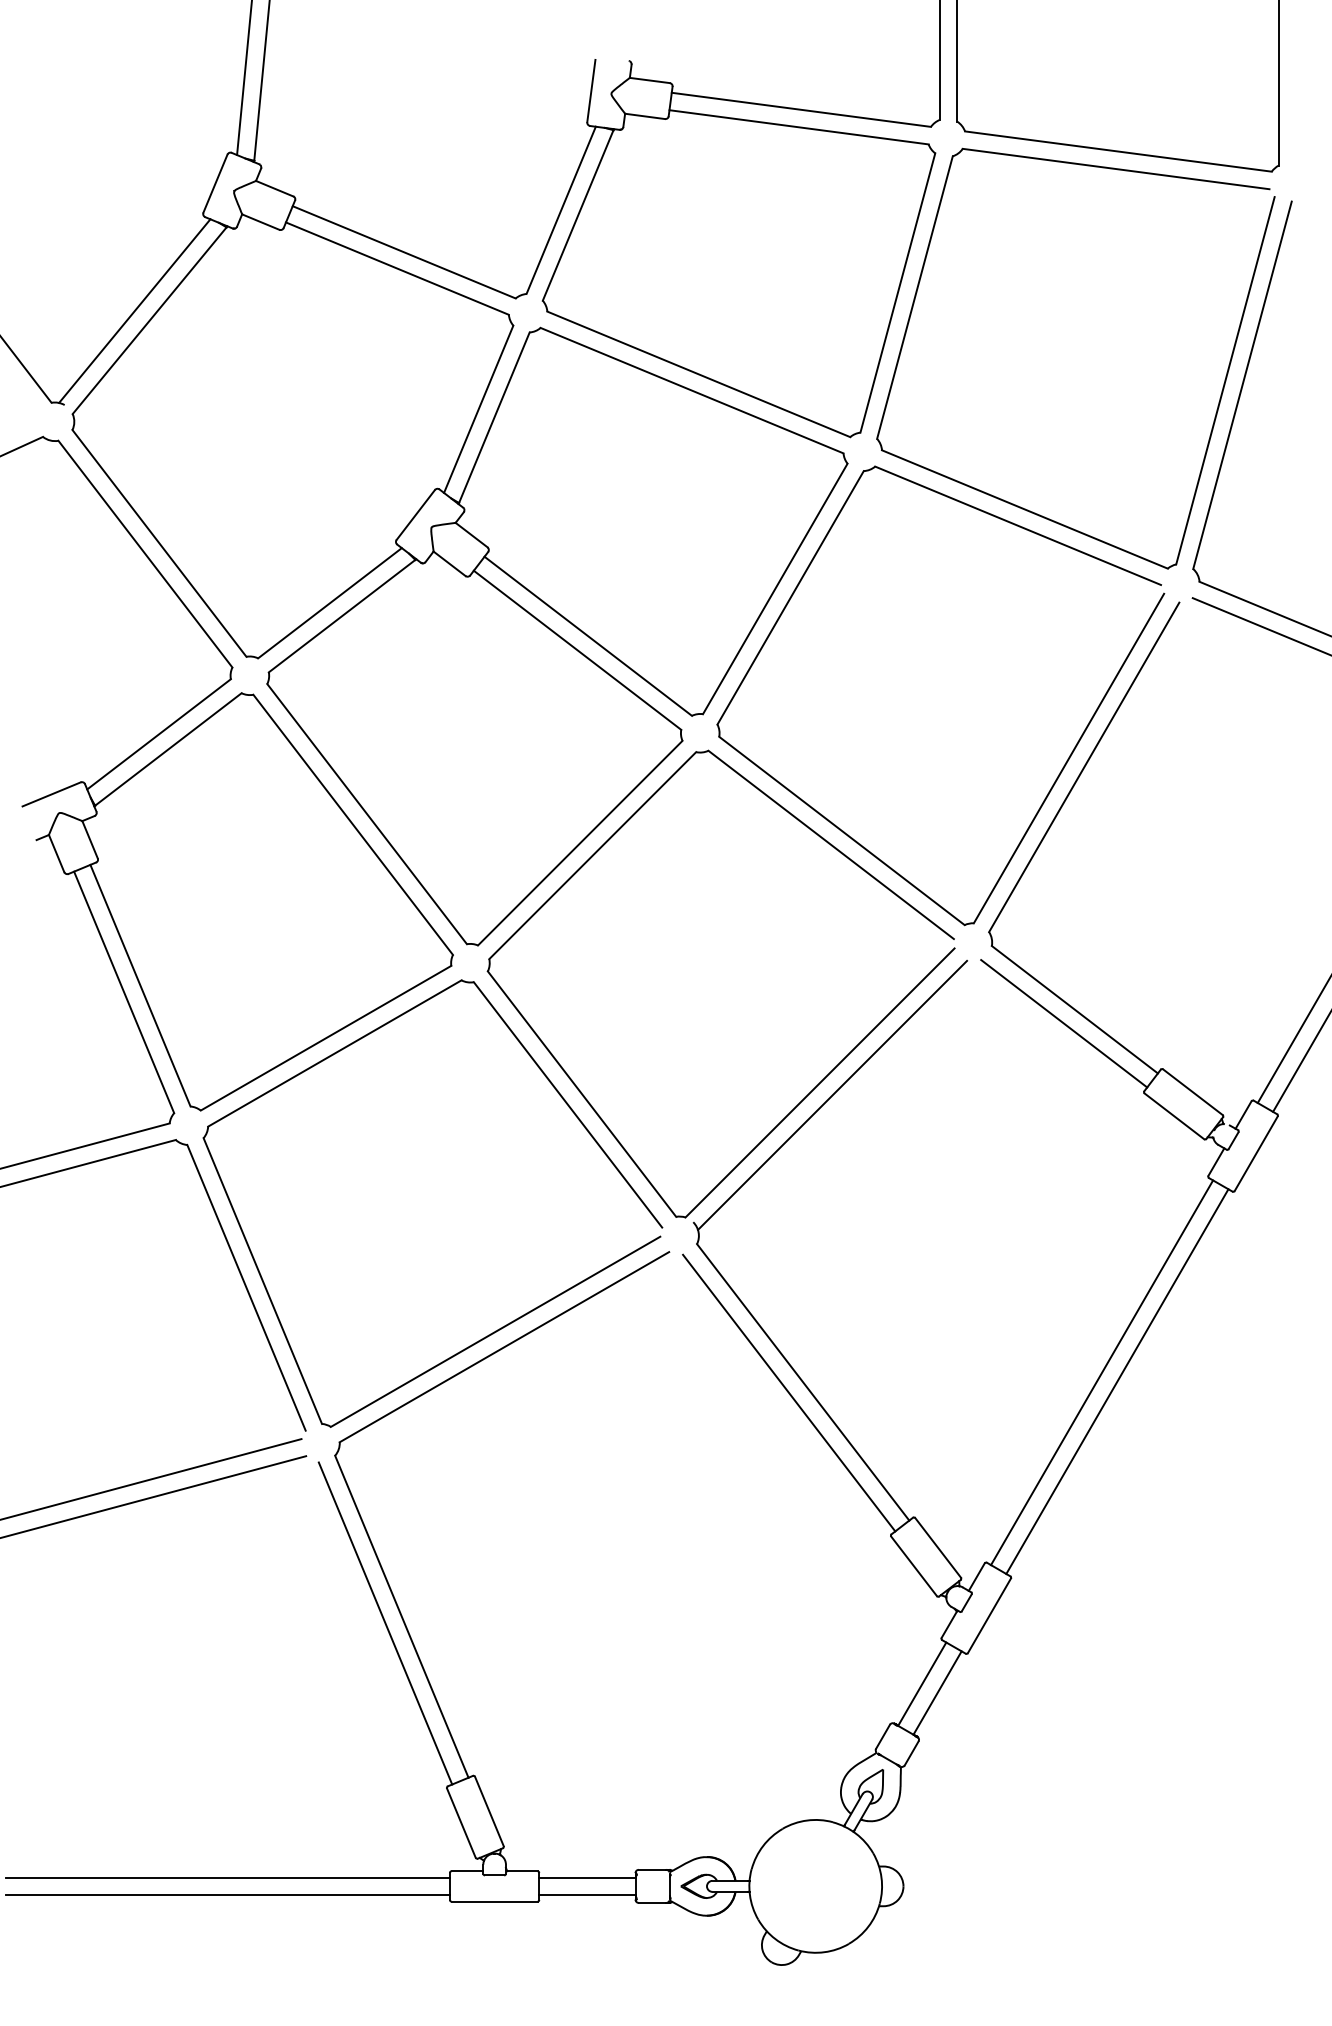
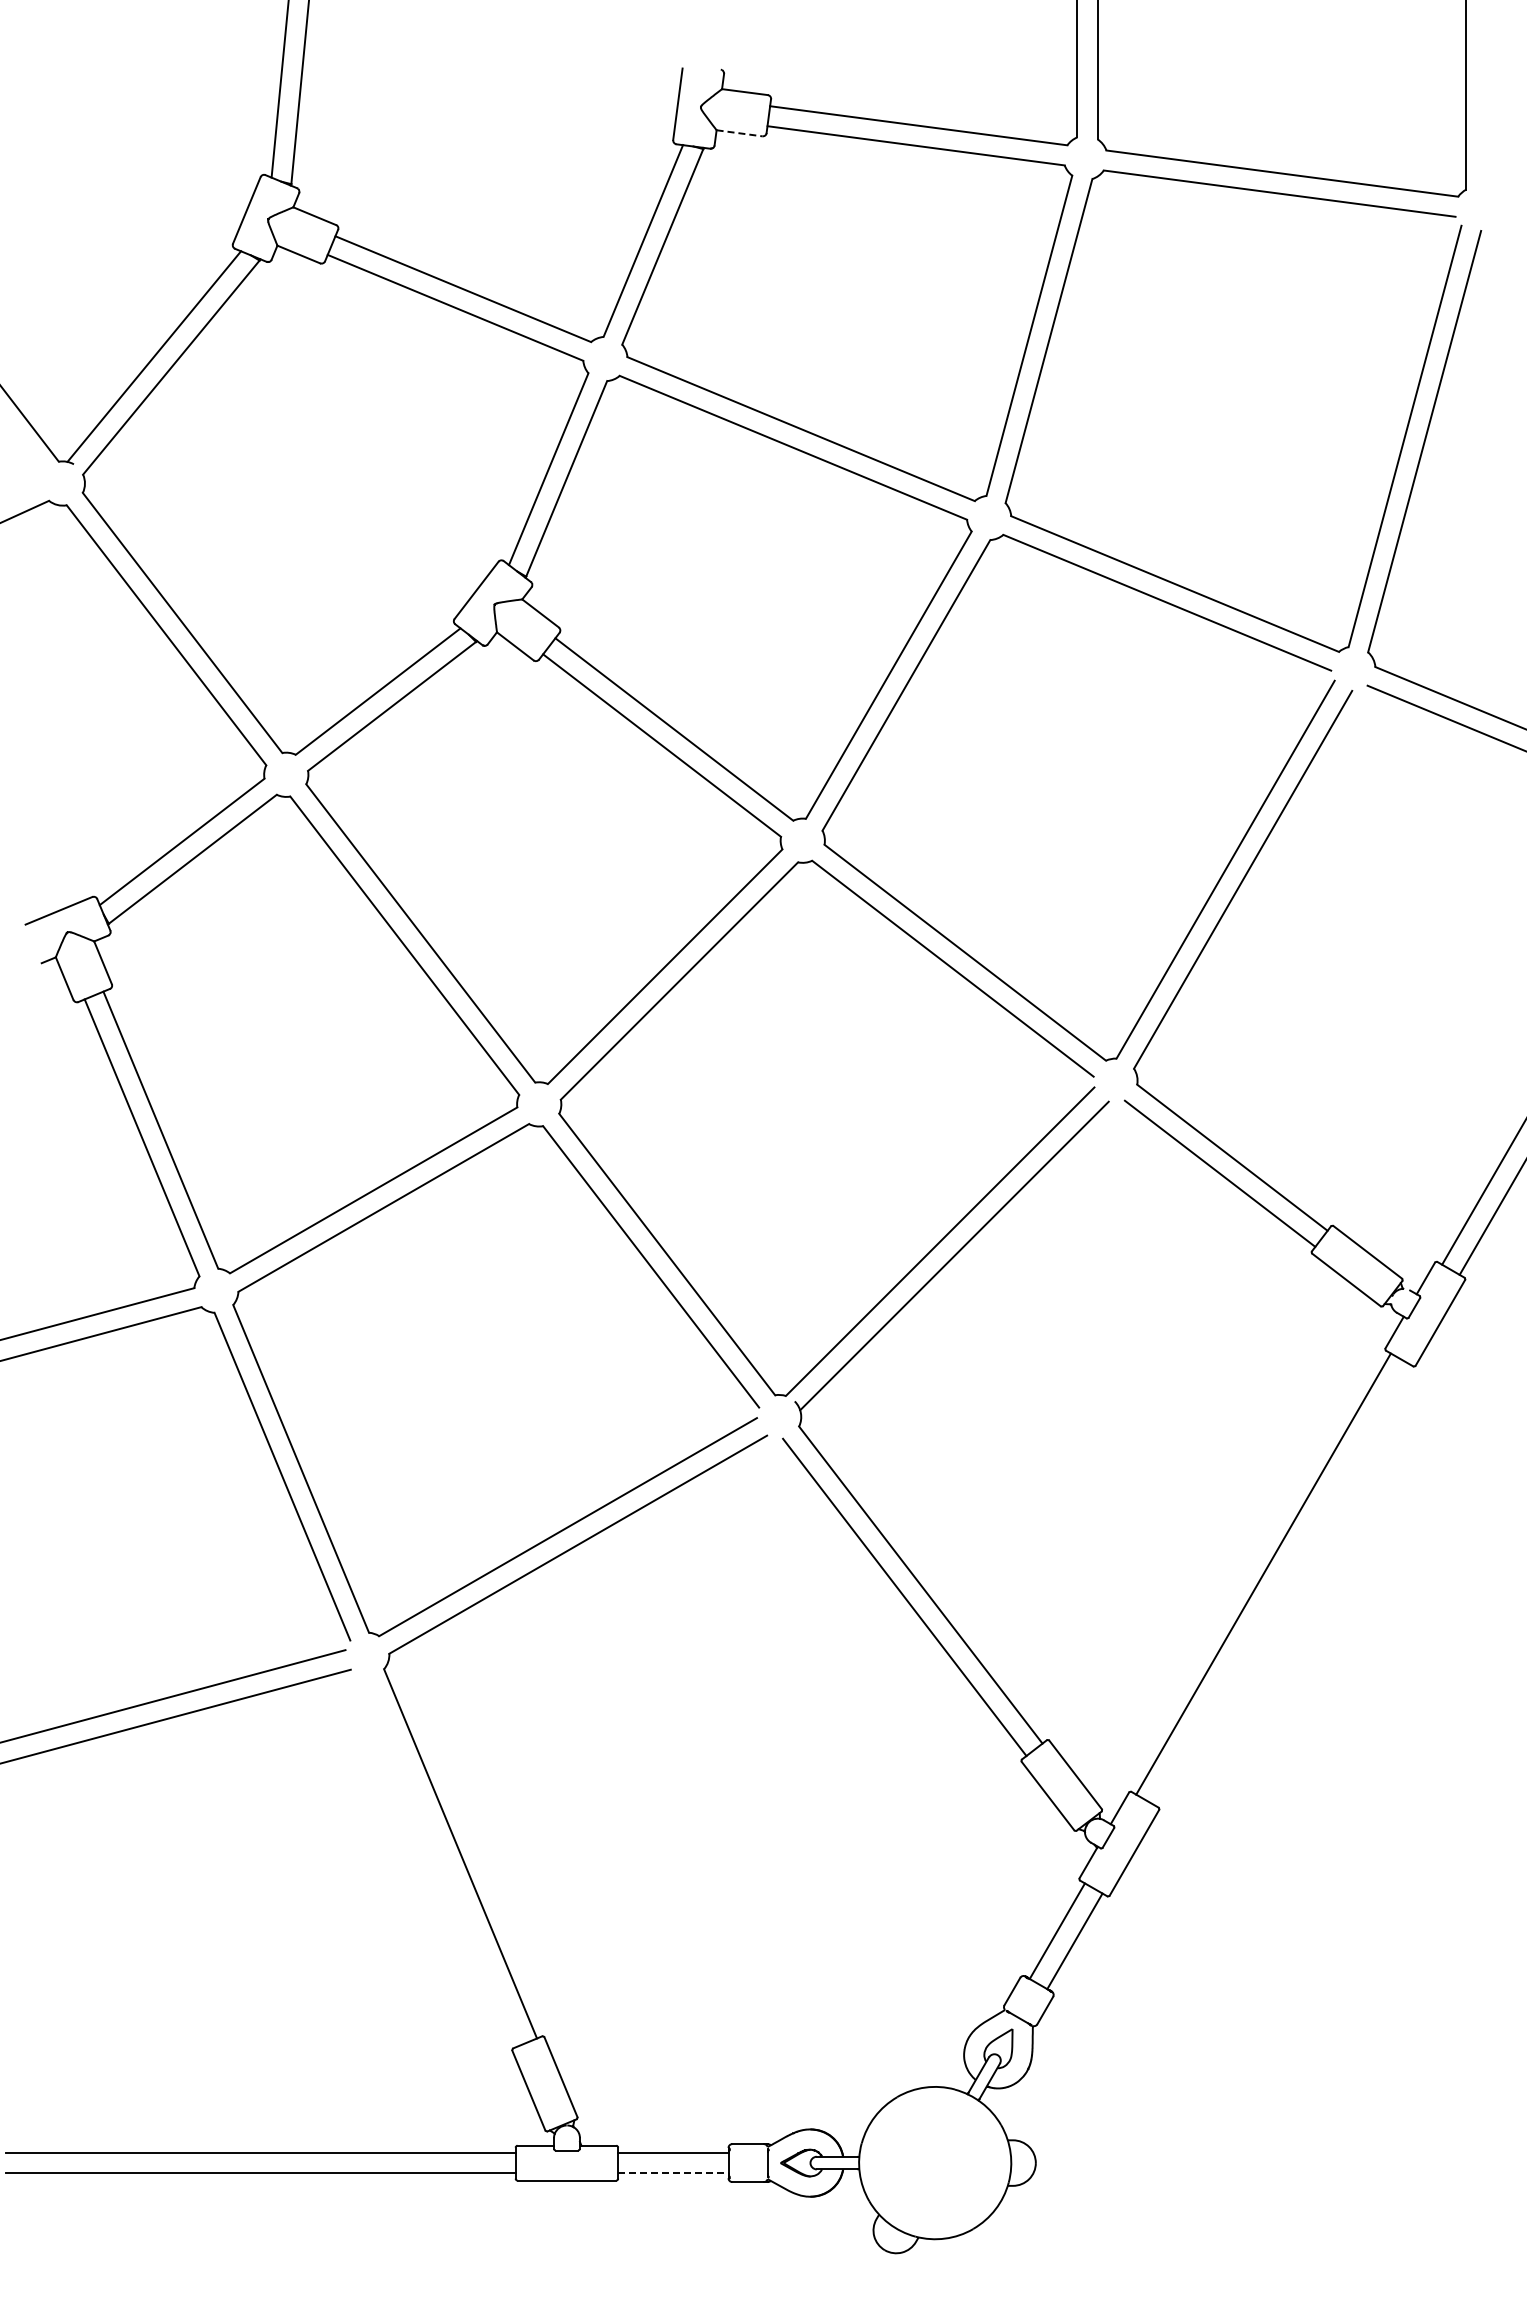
line: (645, 116) -> (740, 133), solid -> dashed
line: (1116, 1380) -> (1280, 1583), removed
line: (385, 1623) -> (441, 1861), removed
line: (587, 1895) -> (673, 2173), solid -> dashed

